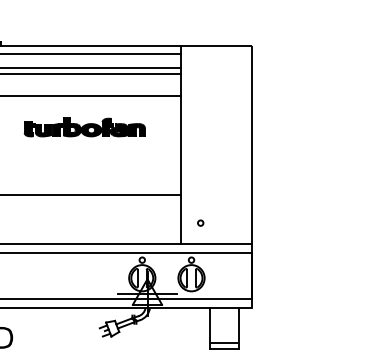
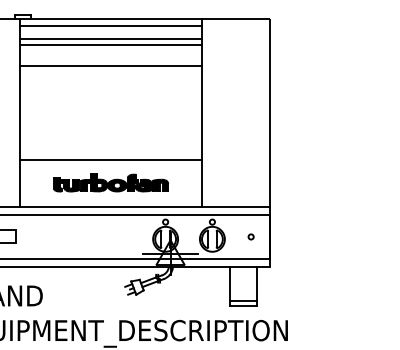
part: (85, 126) -> (111, 182), moved
circle: (200, 222) -> (250, 236), moved

